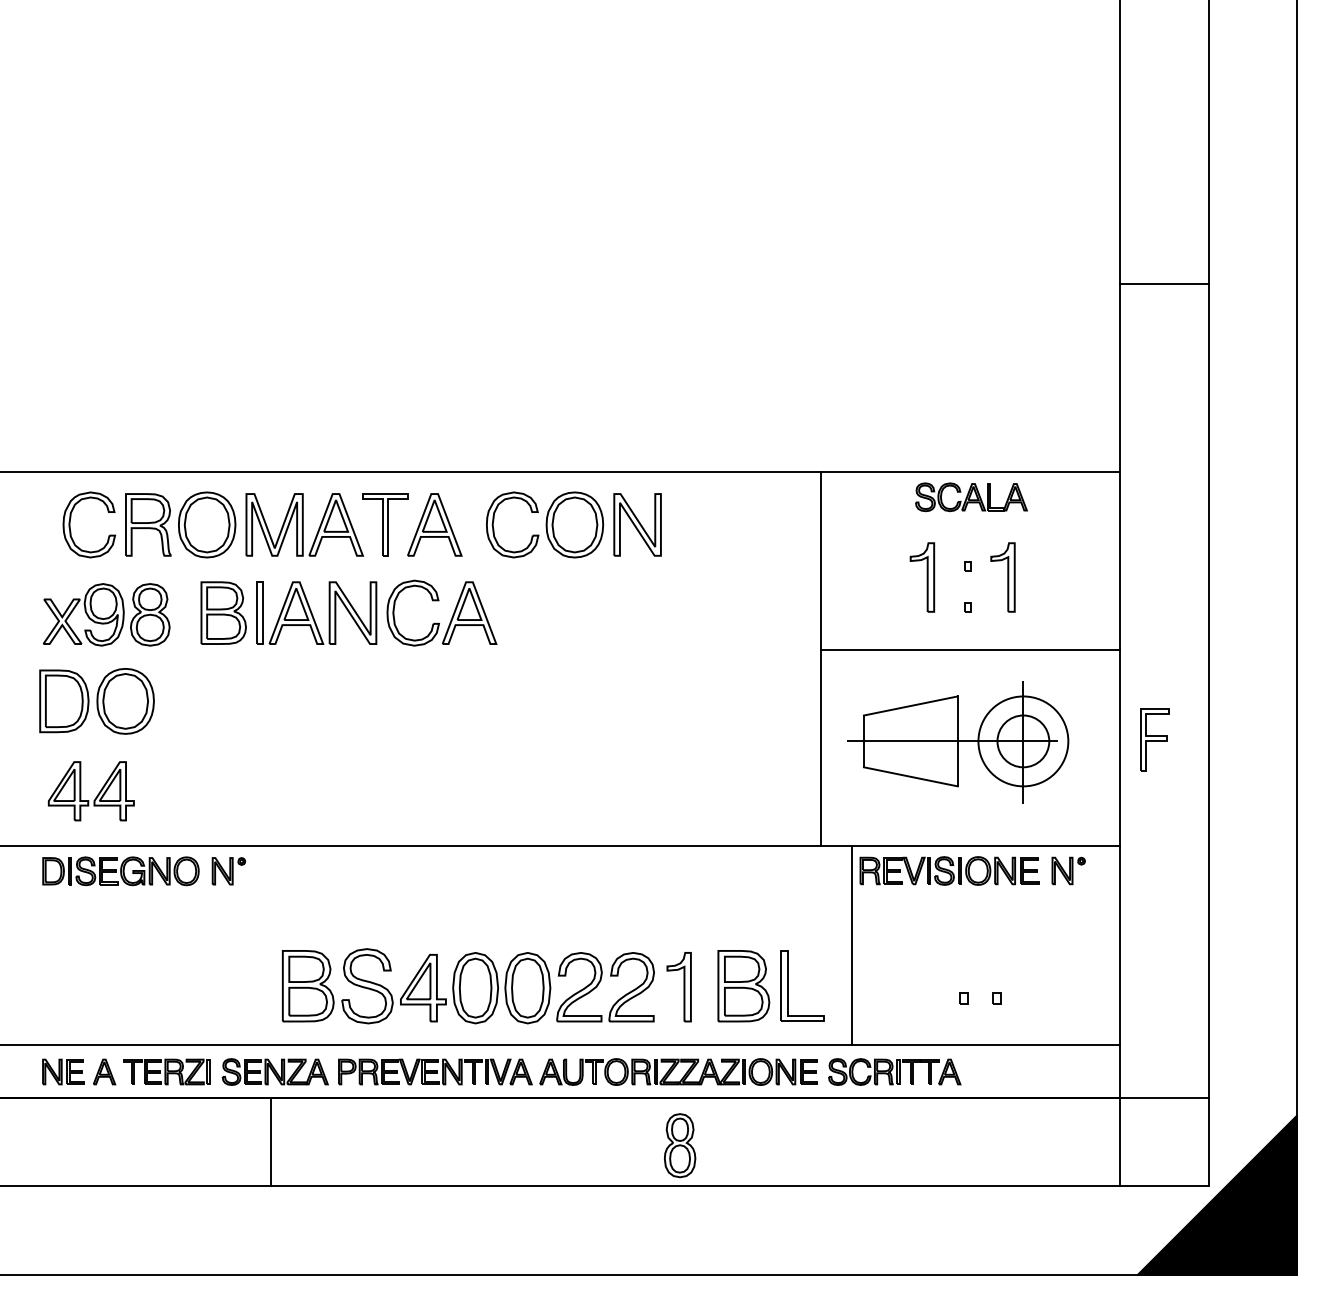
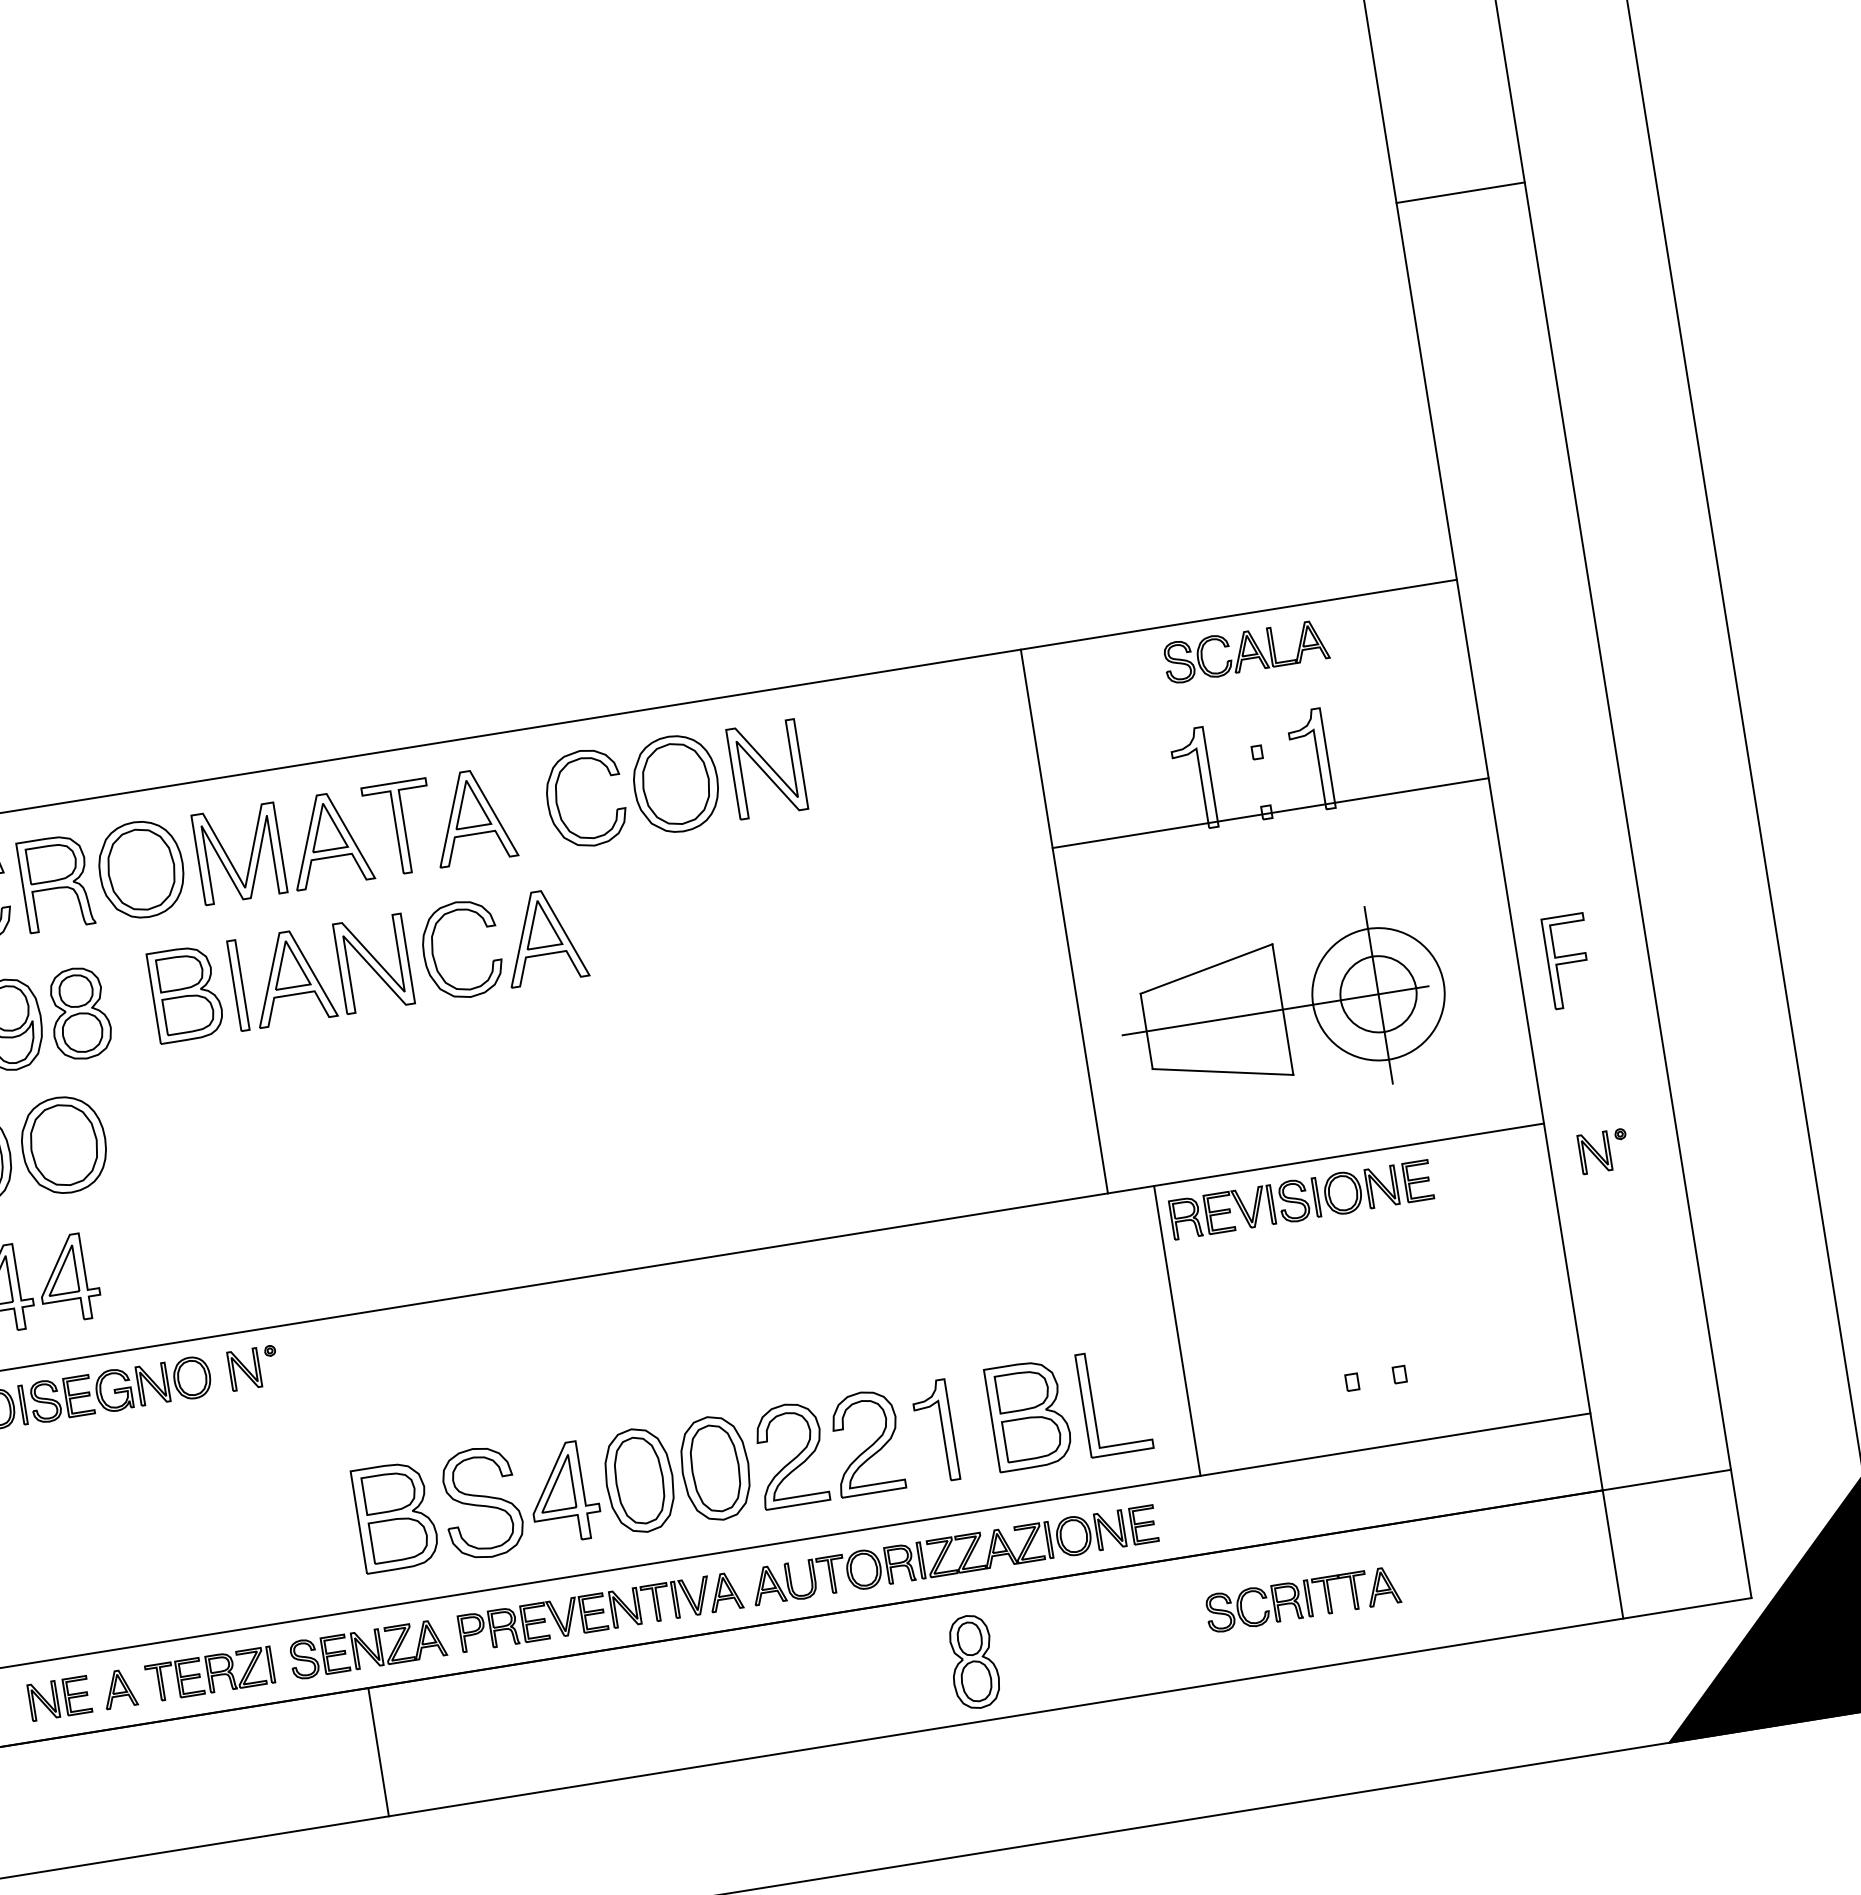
line: (1164, 283) -> (1460, 192), moved
line: (970, 650) -> (1270, 813), moved
part: (1068, 870) -> (1603, 1150), moved
part: (894, 1071) -> (1302, 1598), moved

